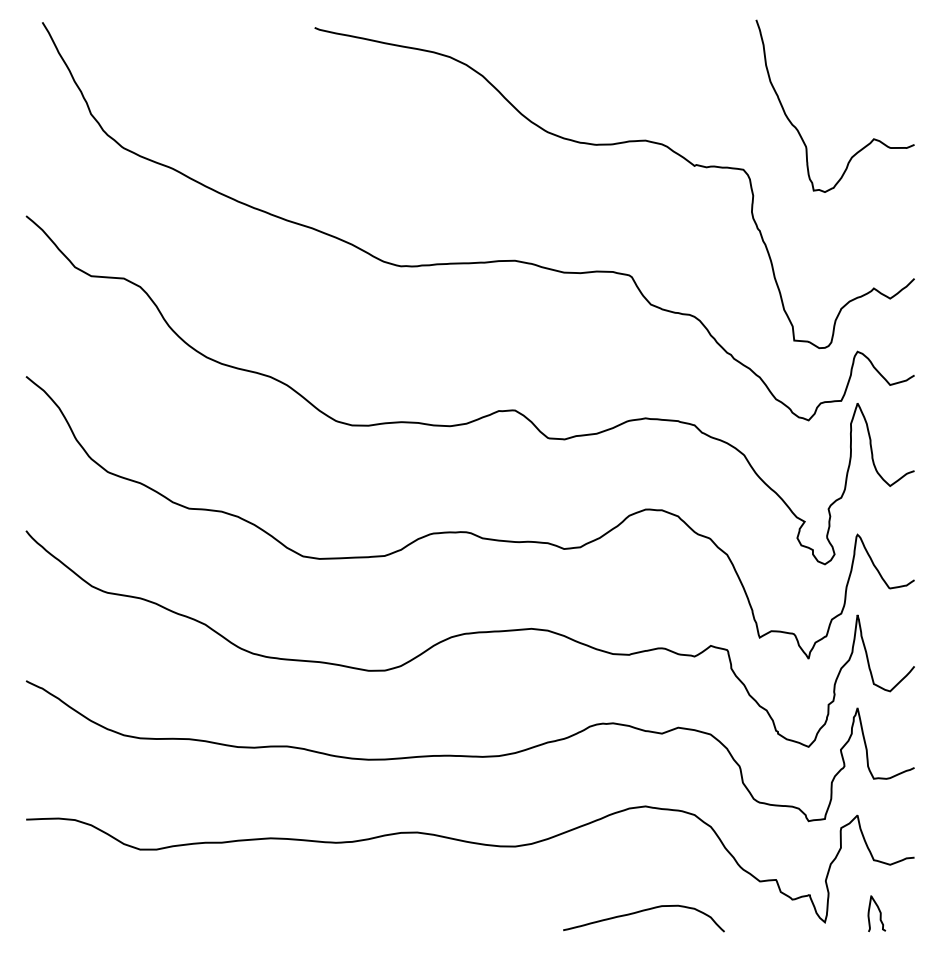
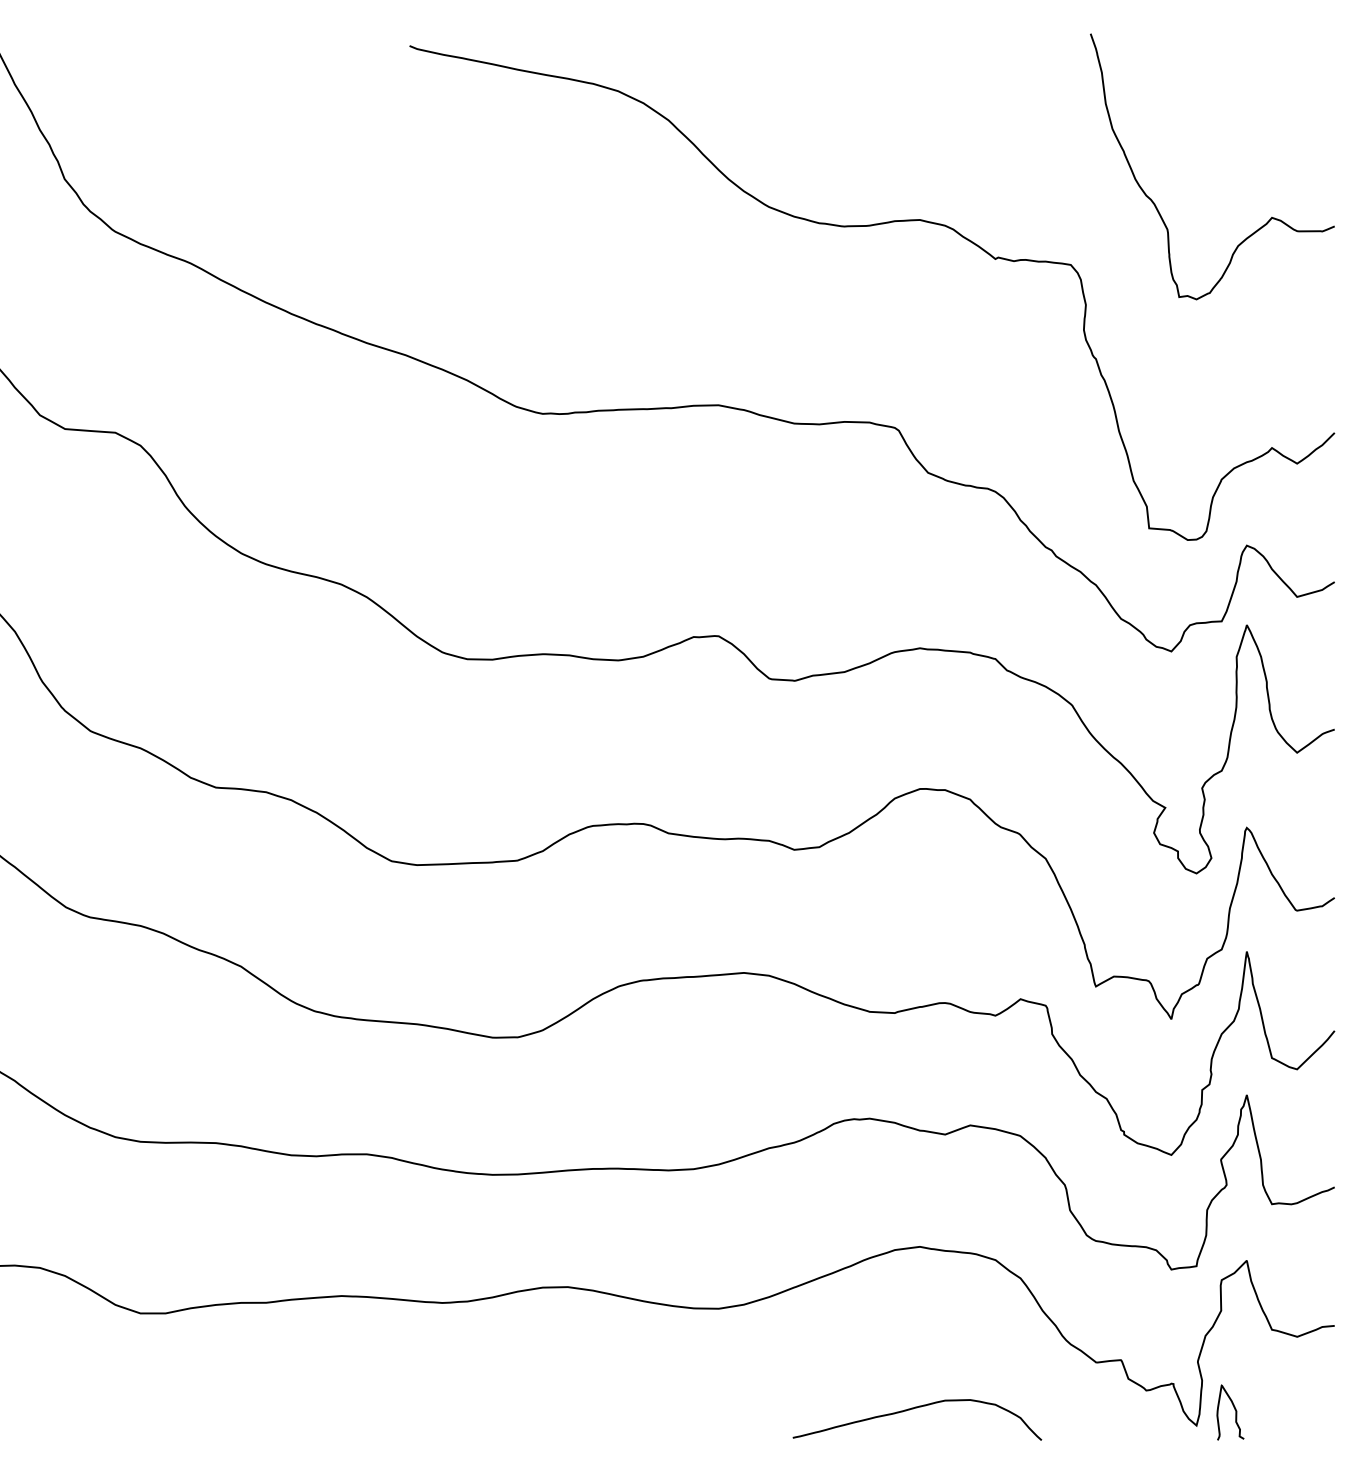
curve: (879, 913) -> (1234, 1411), moved

